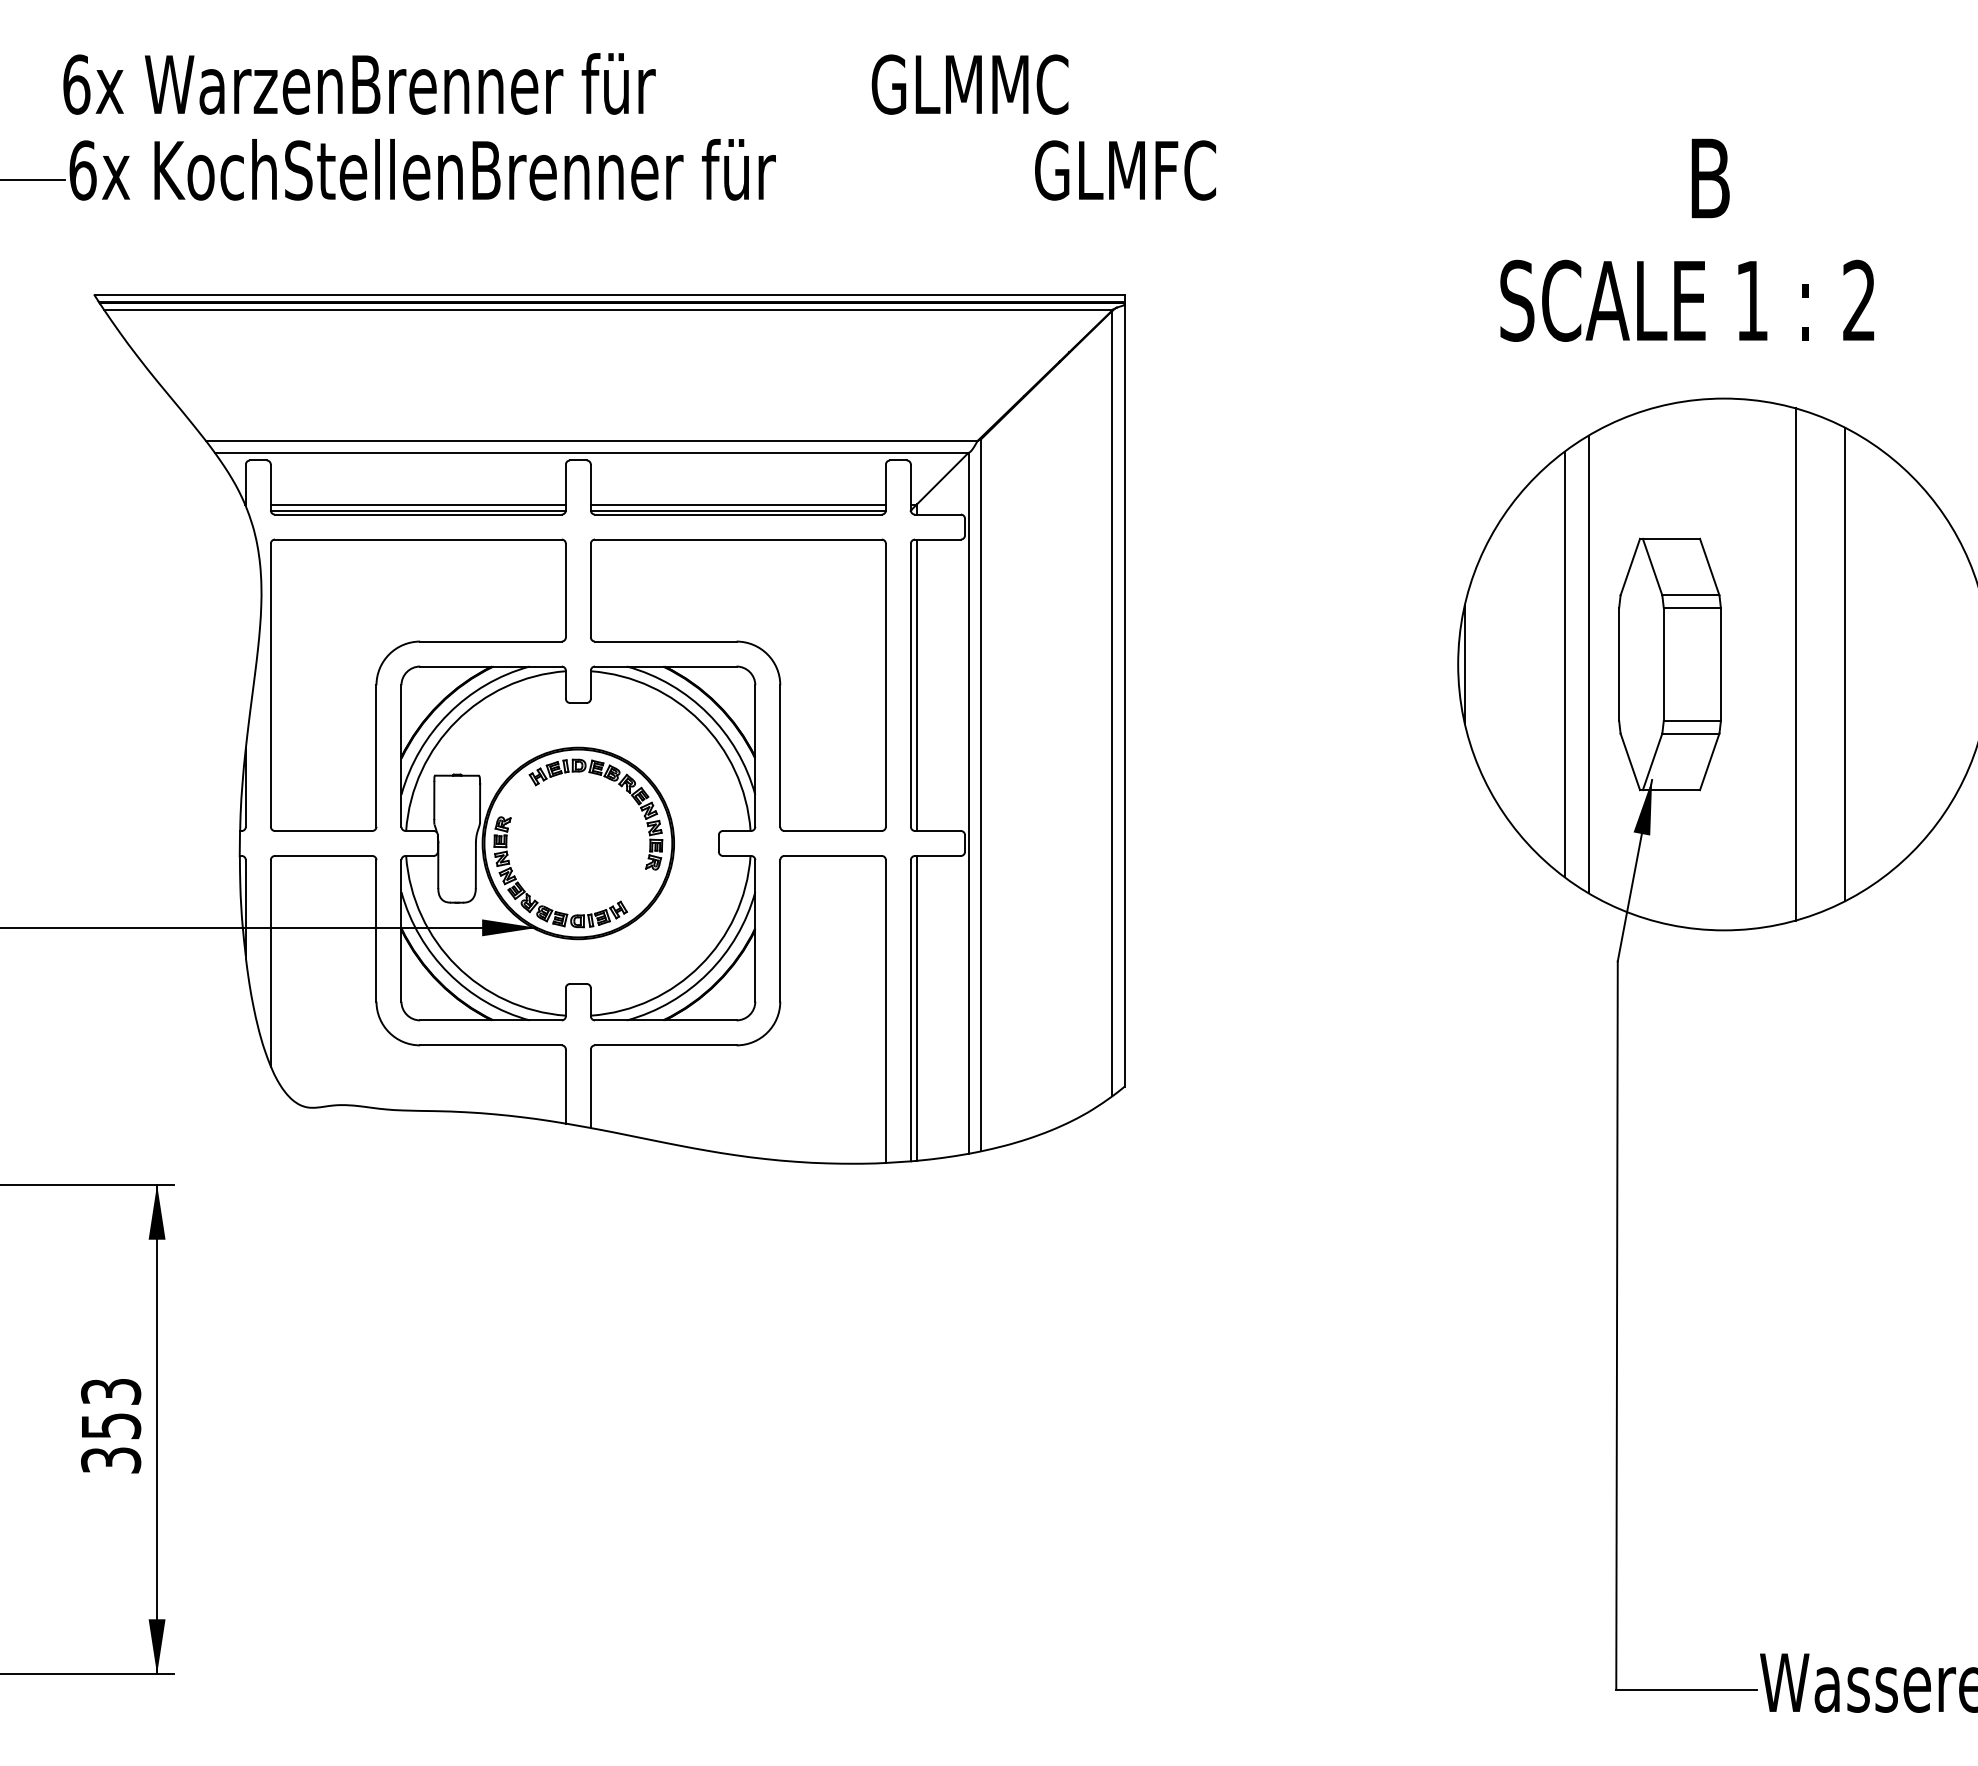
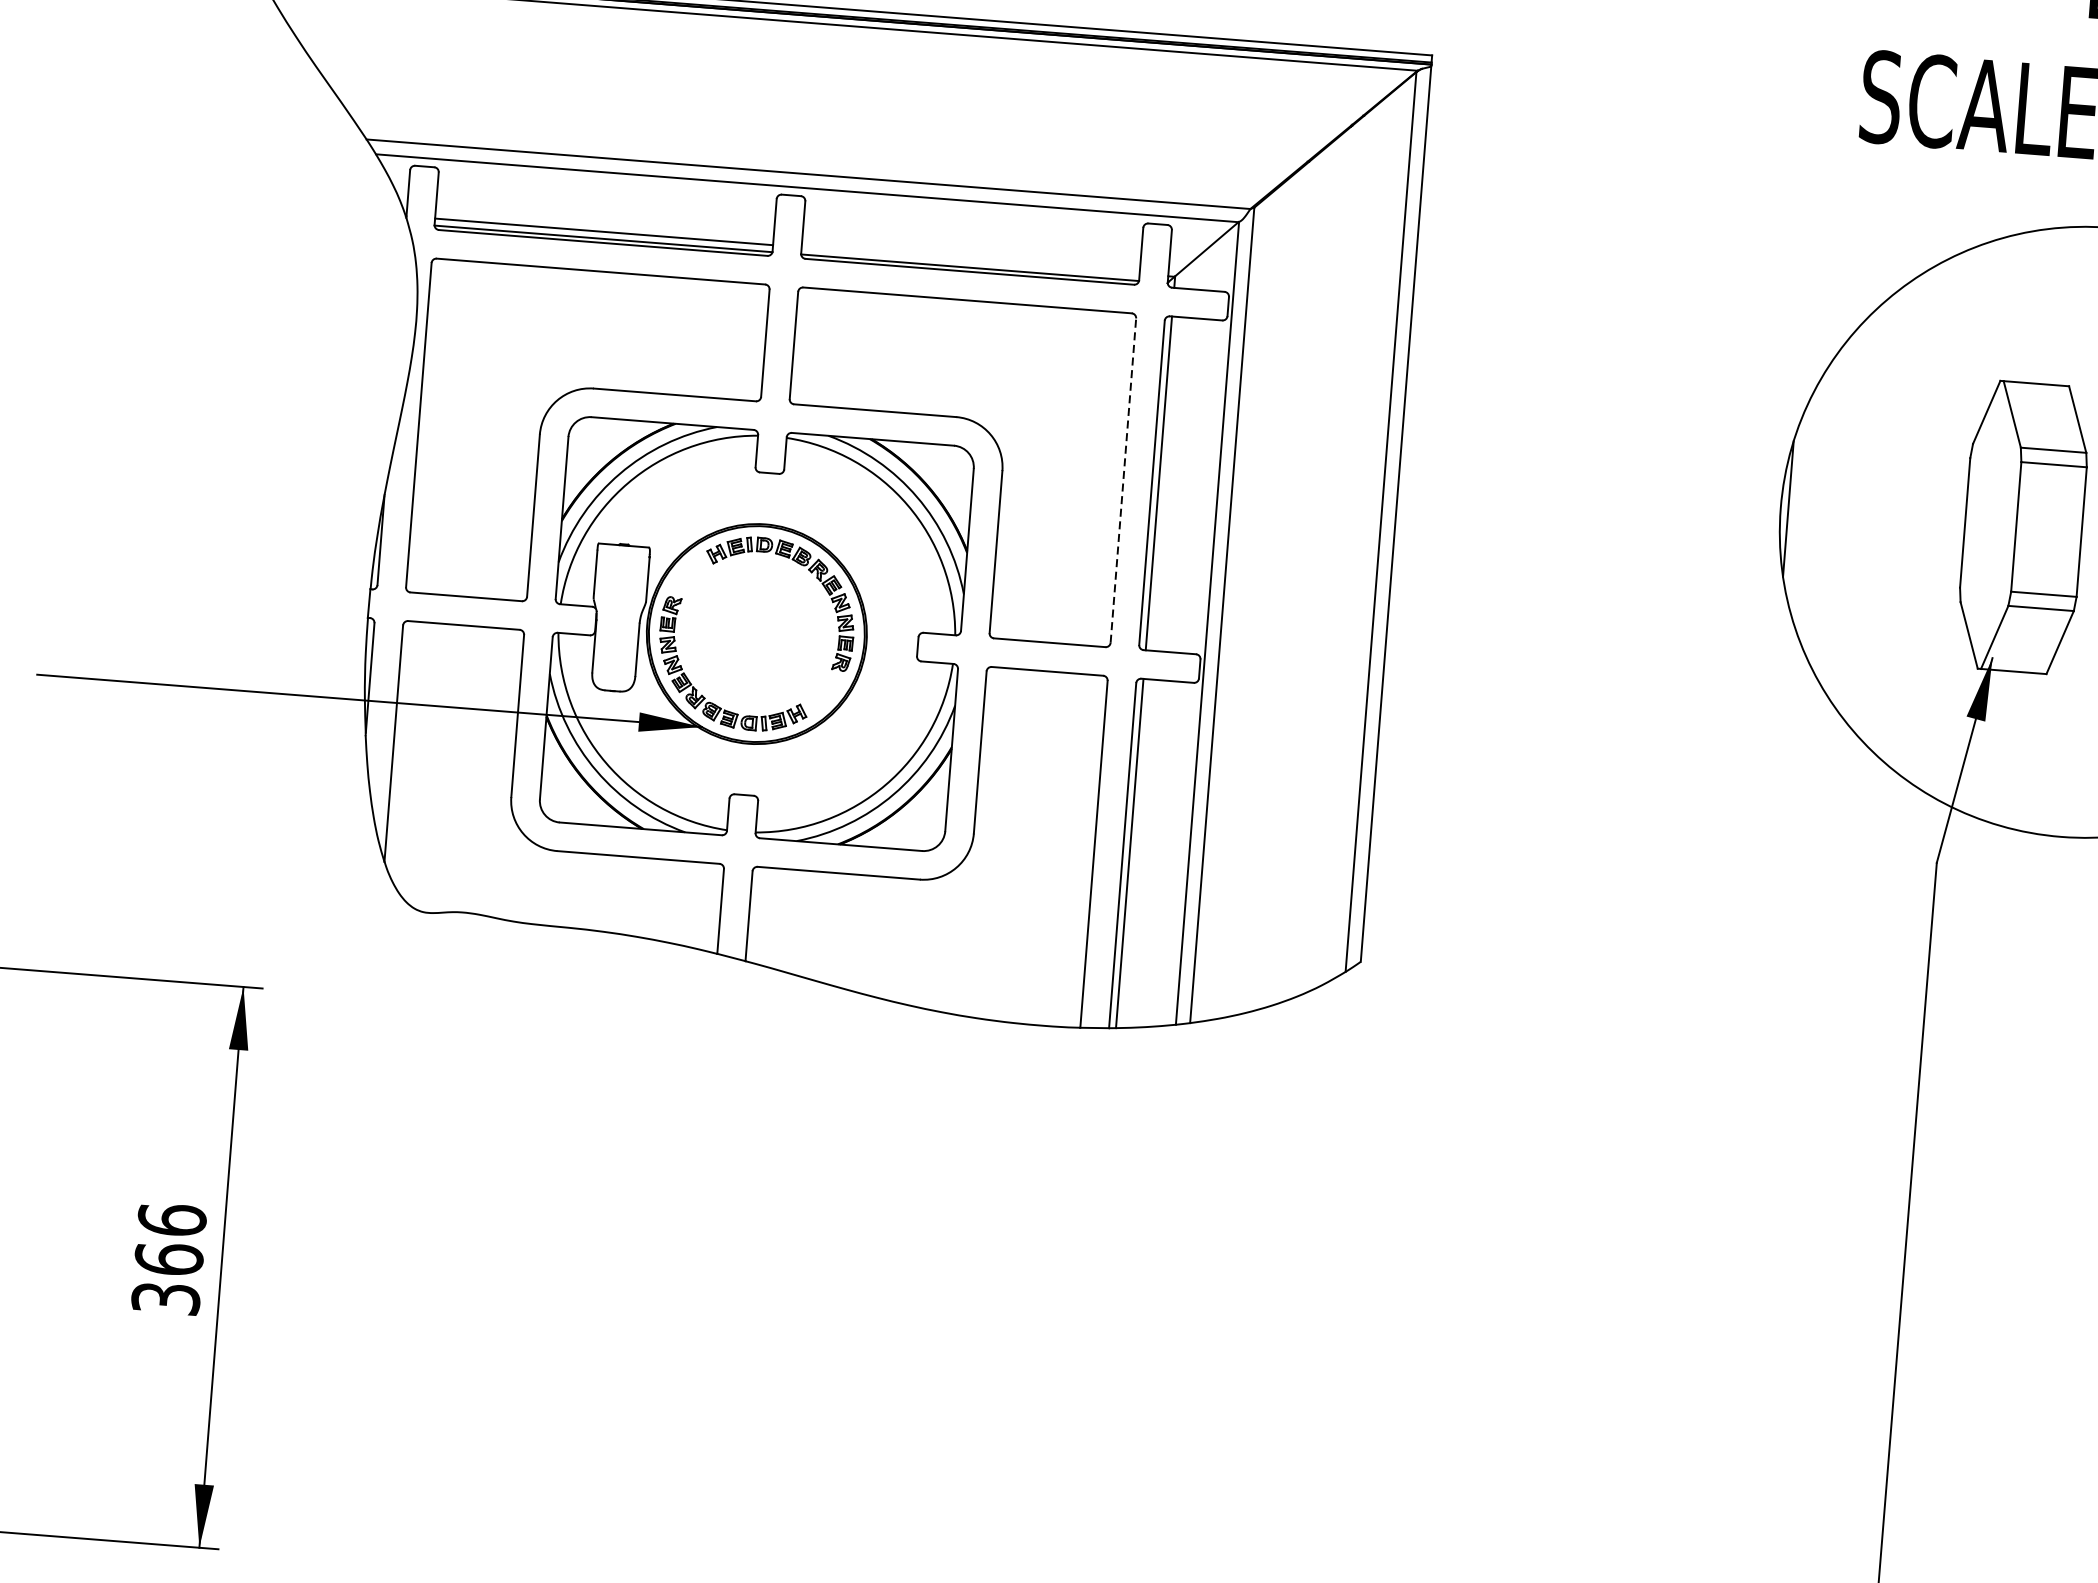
line: (737, 504) -> (969, 260), removed
line: (1564, 664) -> (1902, 517), removed
line: (1588, 664) -> (1930, 520), removed
line: (885, 685) -> (1122, 480), solid -> dashed
text: (111, 1408) -> (171, 1239), 353 -> 366

